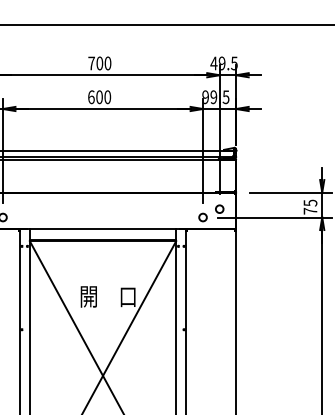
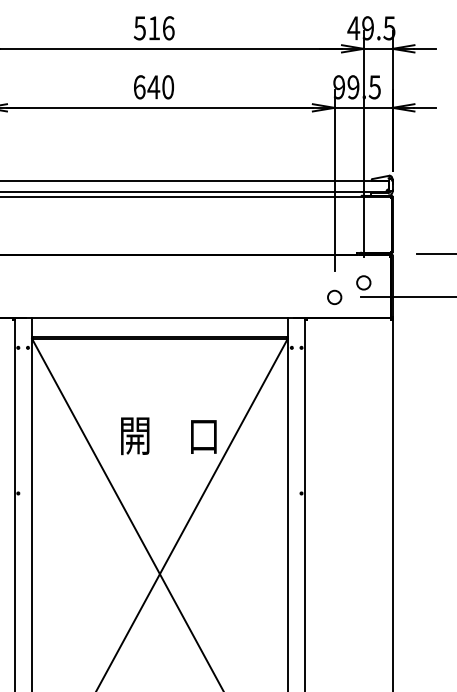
text: (99, 63) -> (153, 28), 700 -> 516
text: (99, 97) -> (153, 87), 600 -> 640

